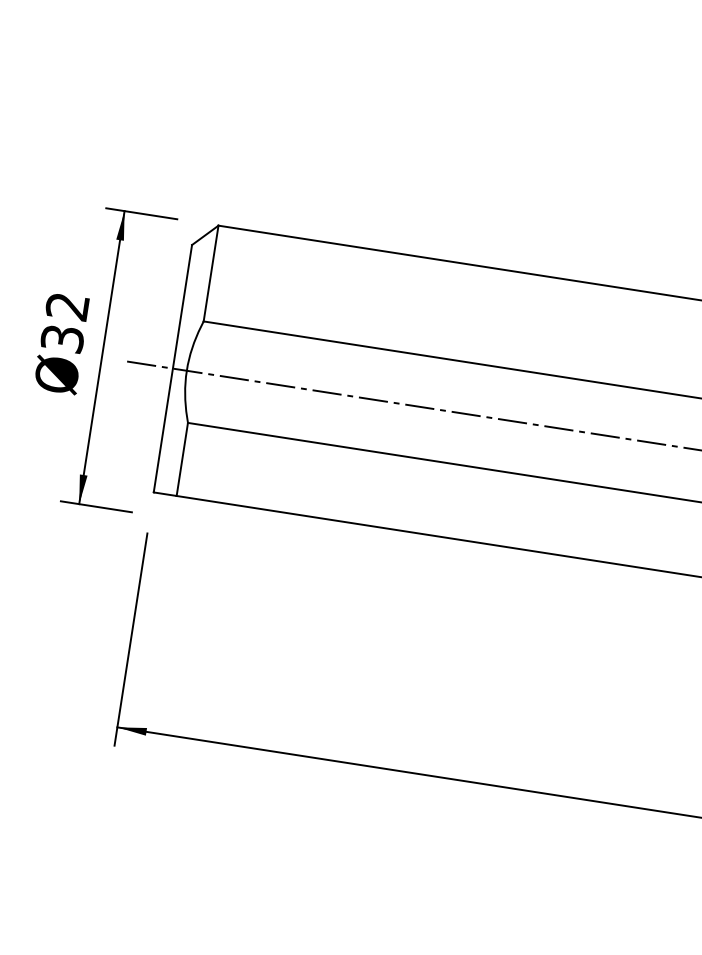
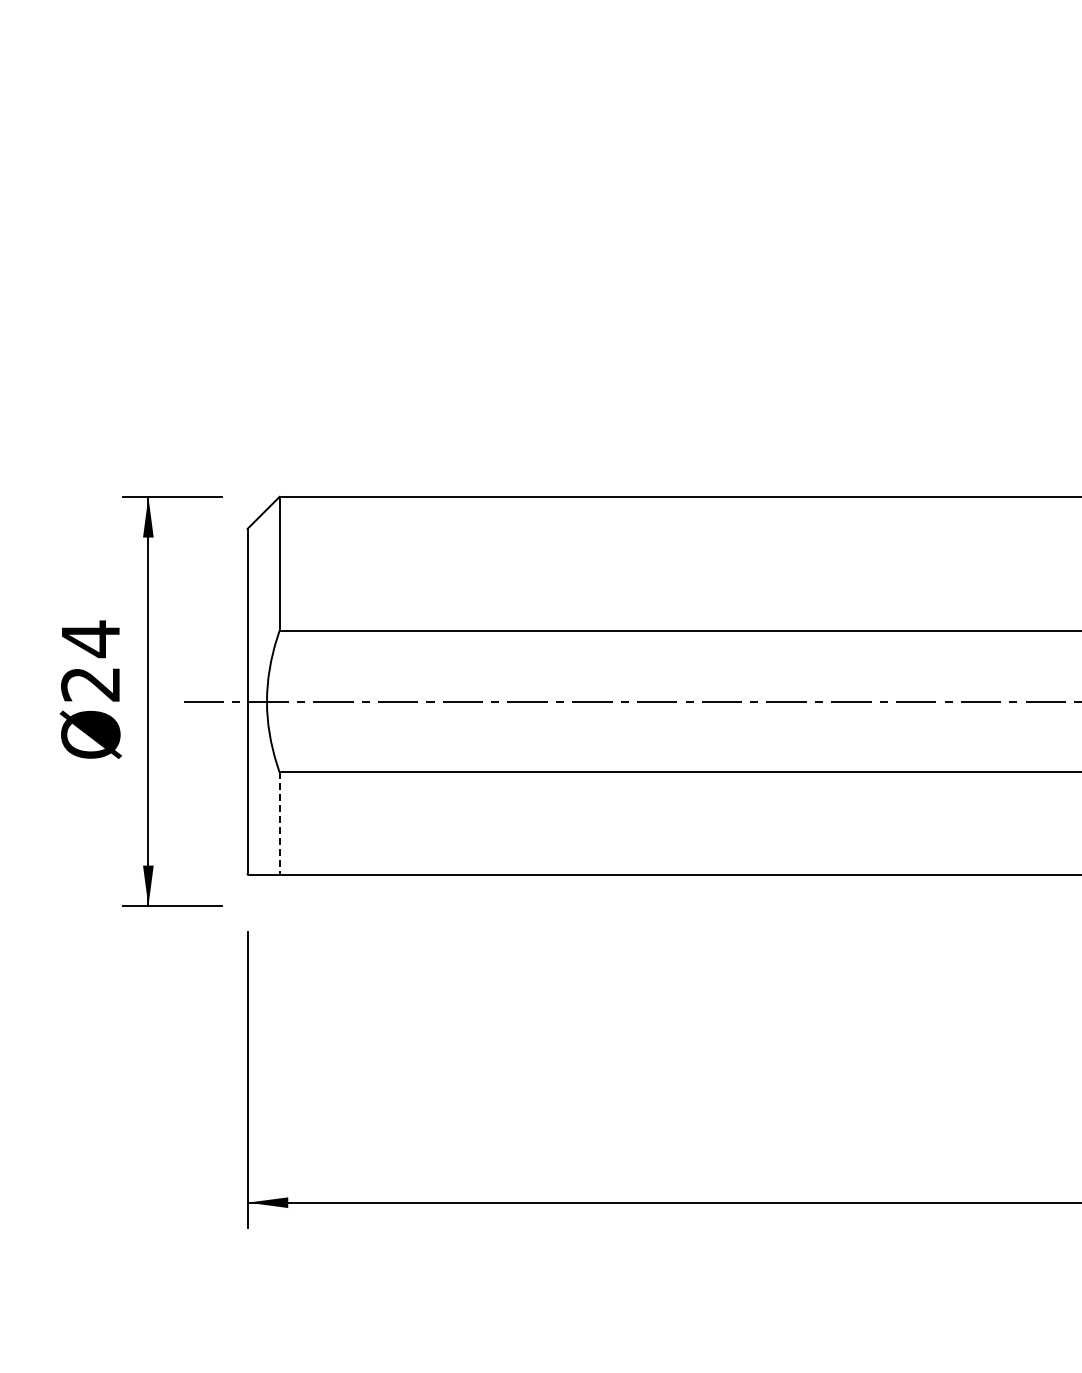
text: (65, 321) -> (90, 660), Ø32 -> Ø24
line: (182, 459) -> (279, 823), solid -> dashed

